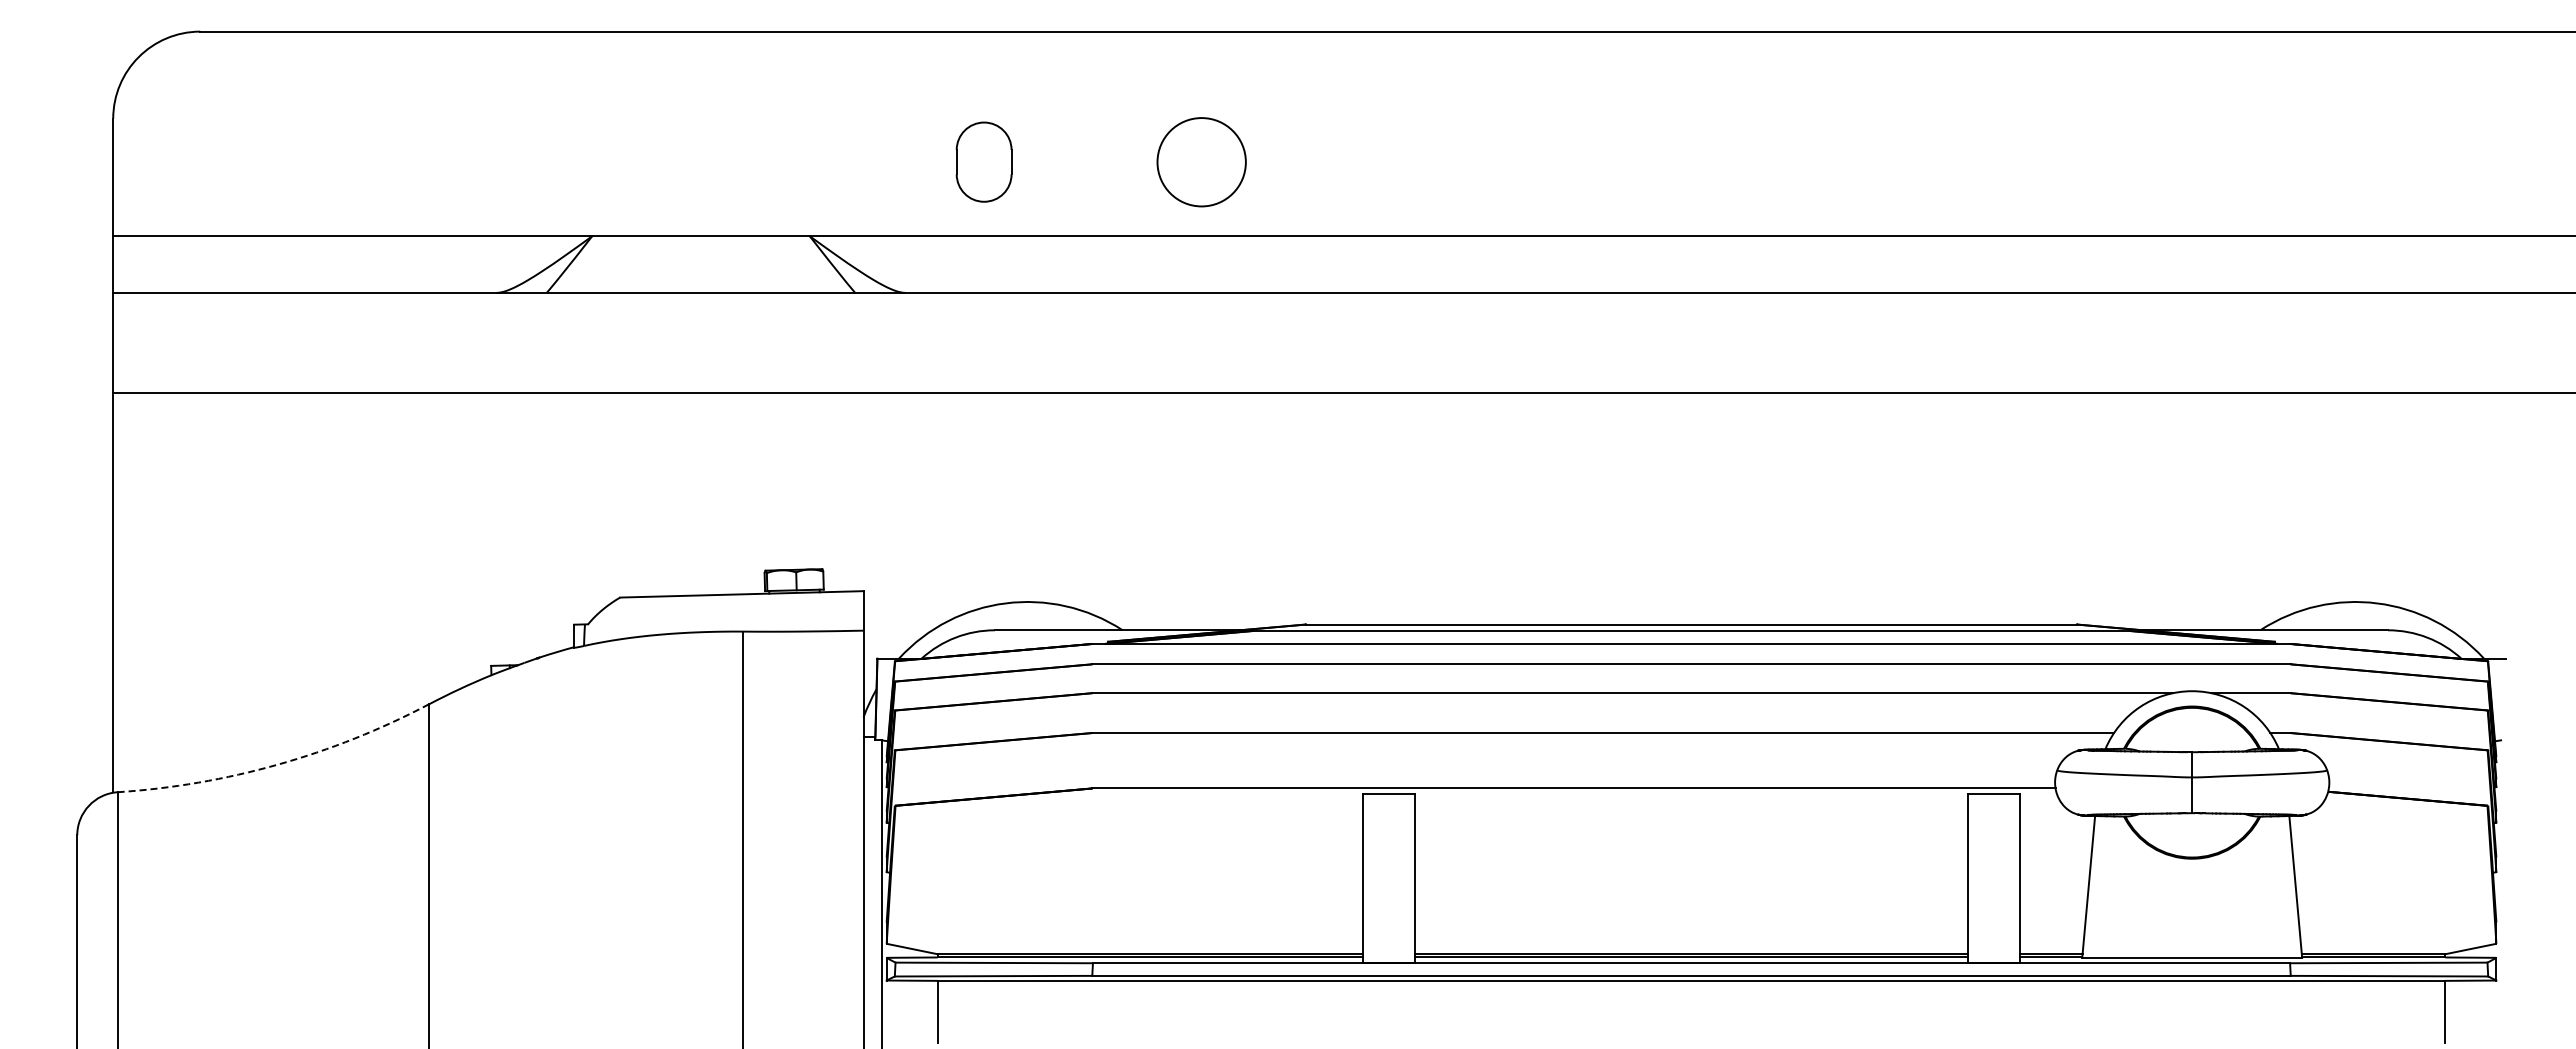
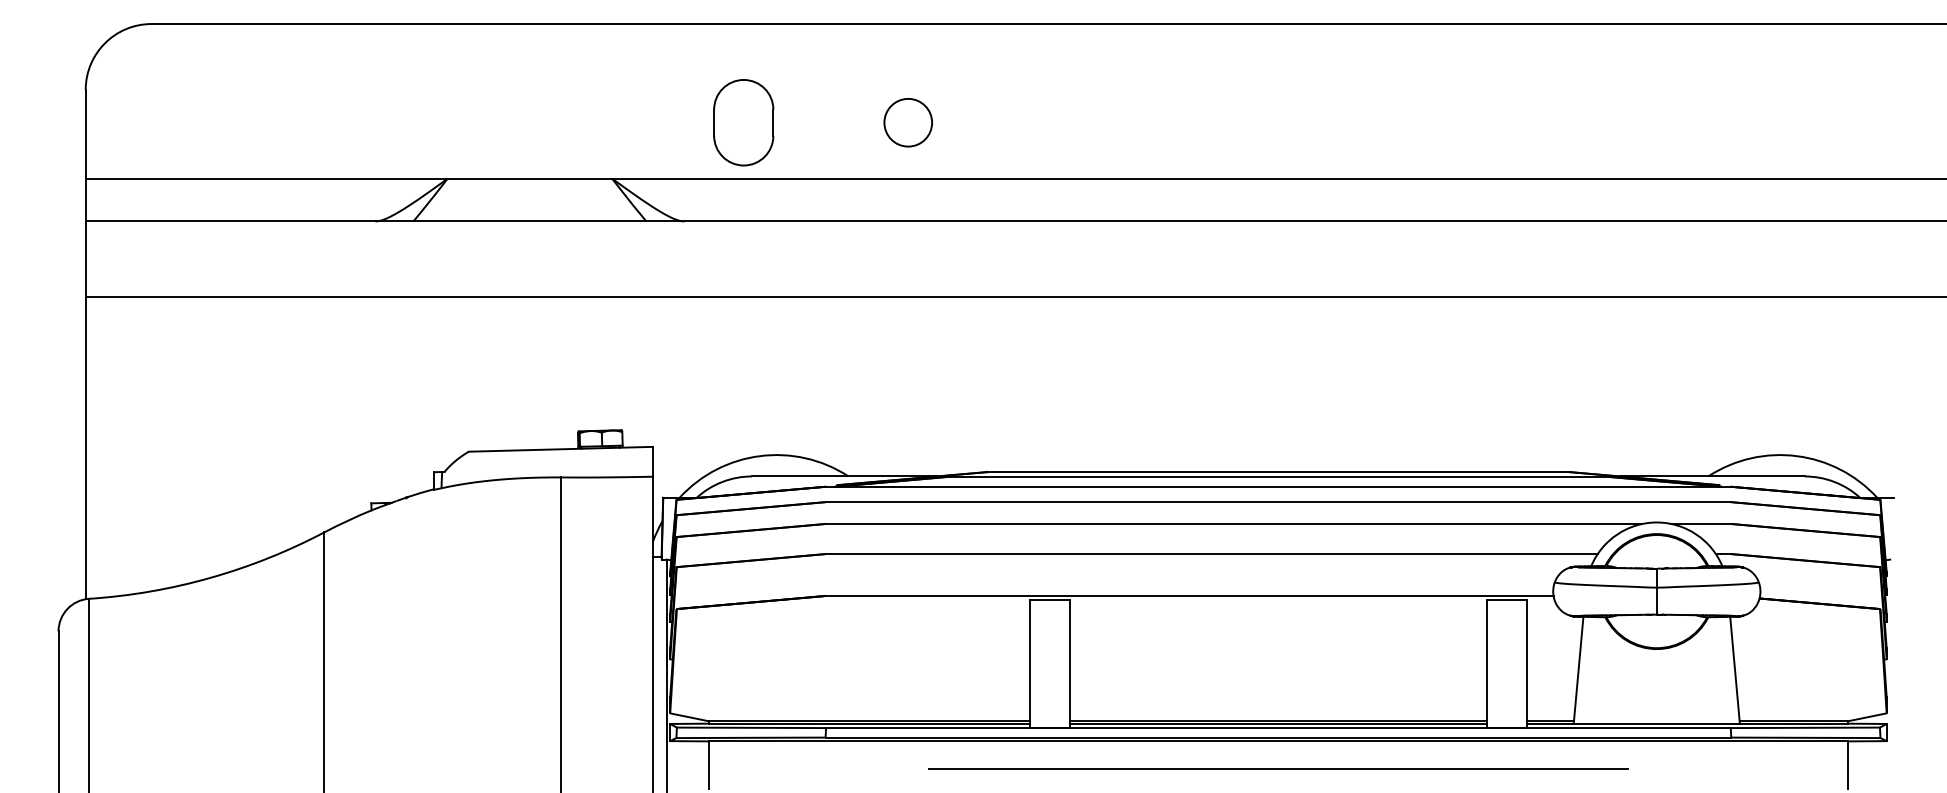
part: (984, 161) -> (744, 122), size x1.43
circle: (1201, 161) -> (908, 122), size x0.71
arc: (277, 764) -> (209, 577), dashed -> solid
line: (1691, 1017) -> (1278, 769), added

